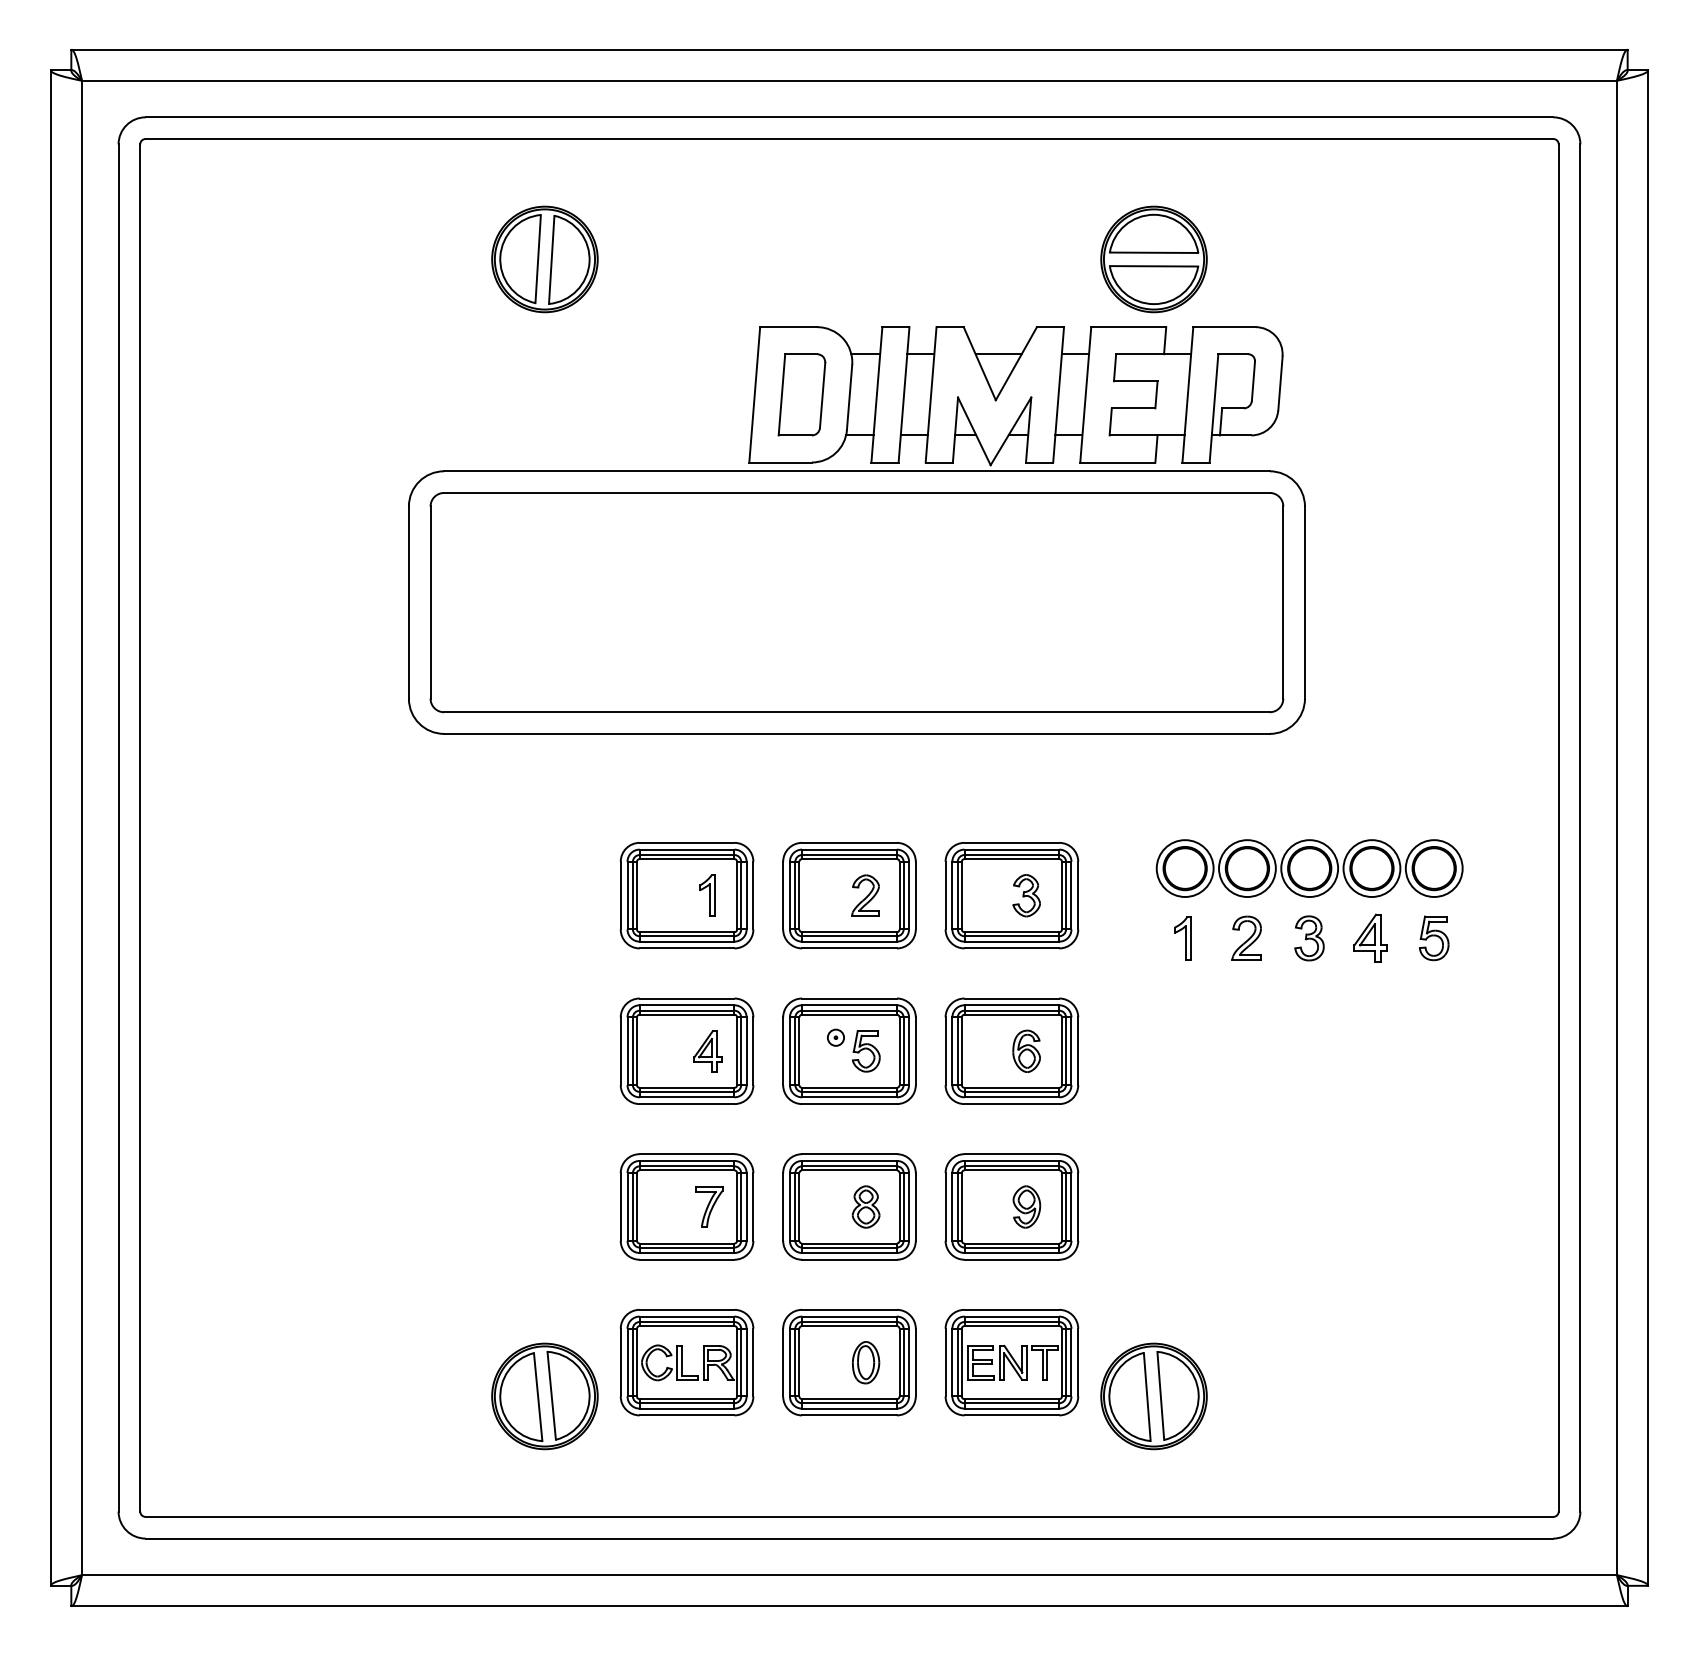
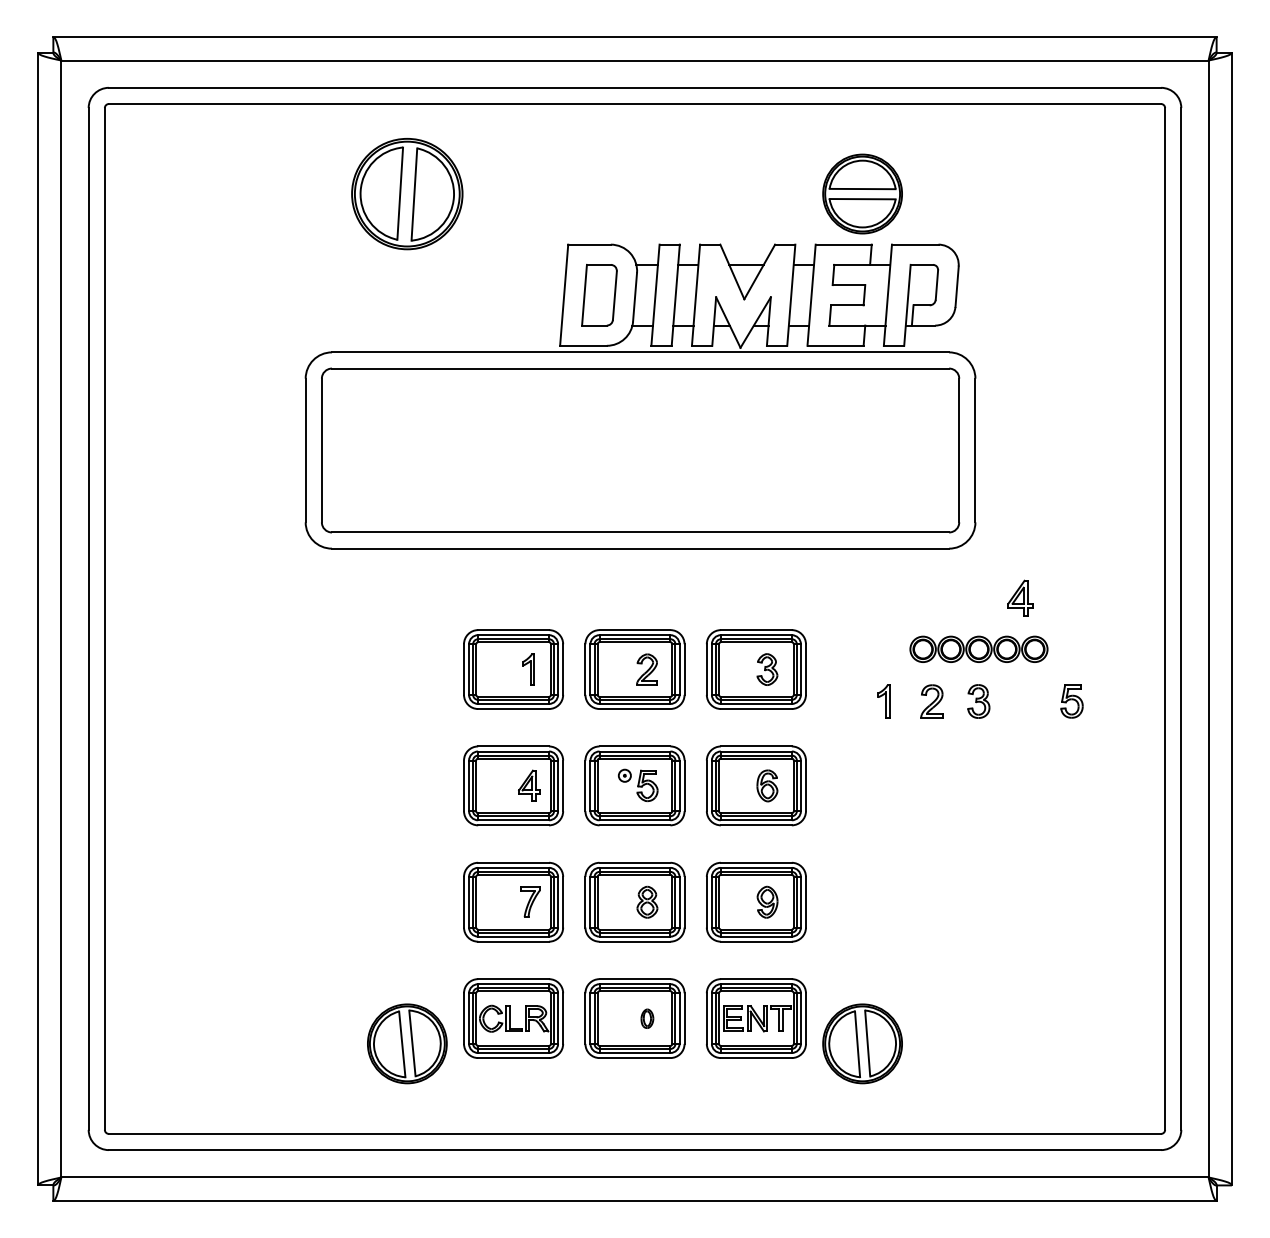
part: (545, 258) -> (407, 193), size x1.4
part: (1309, 868) -> (978, 649), size x0.6
part: (1370, 937) -> (1020, 597), moved
part: (866, 1362) -> (647, 1018), size x0.6

